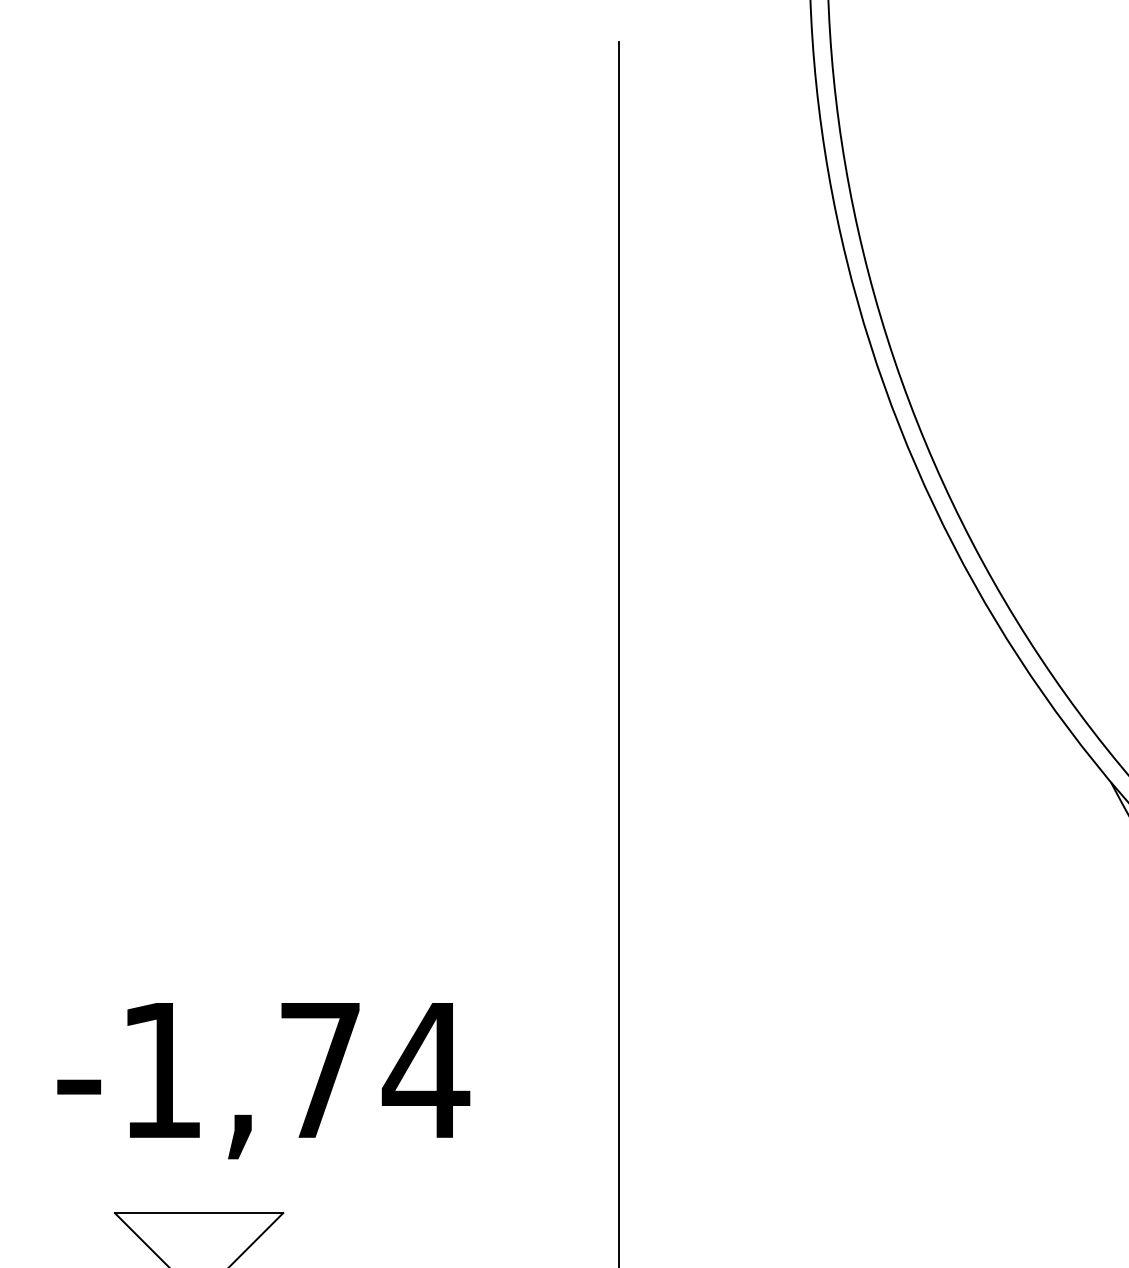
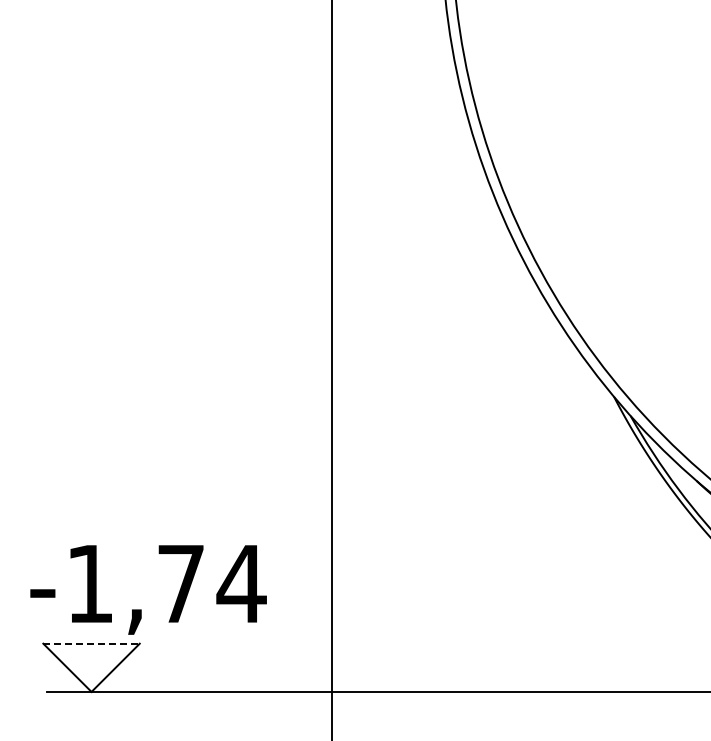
text: (263, 1080) -> (148, 589), moved
line: (200, 1212) -> (92, 643), solid -> dashed

